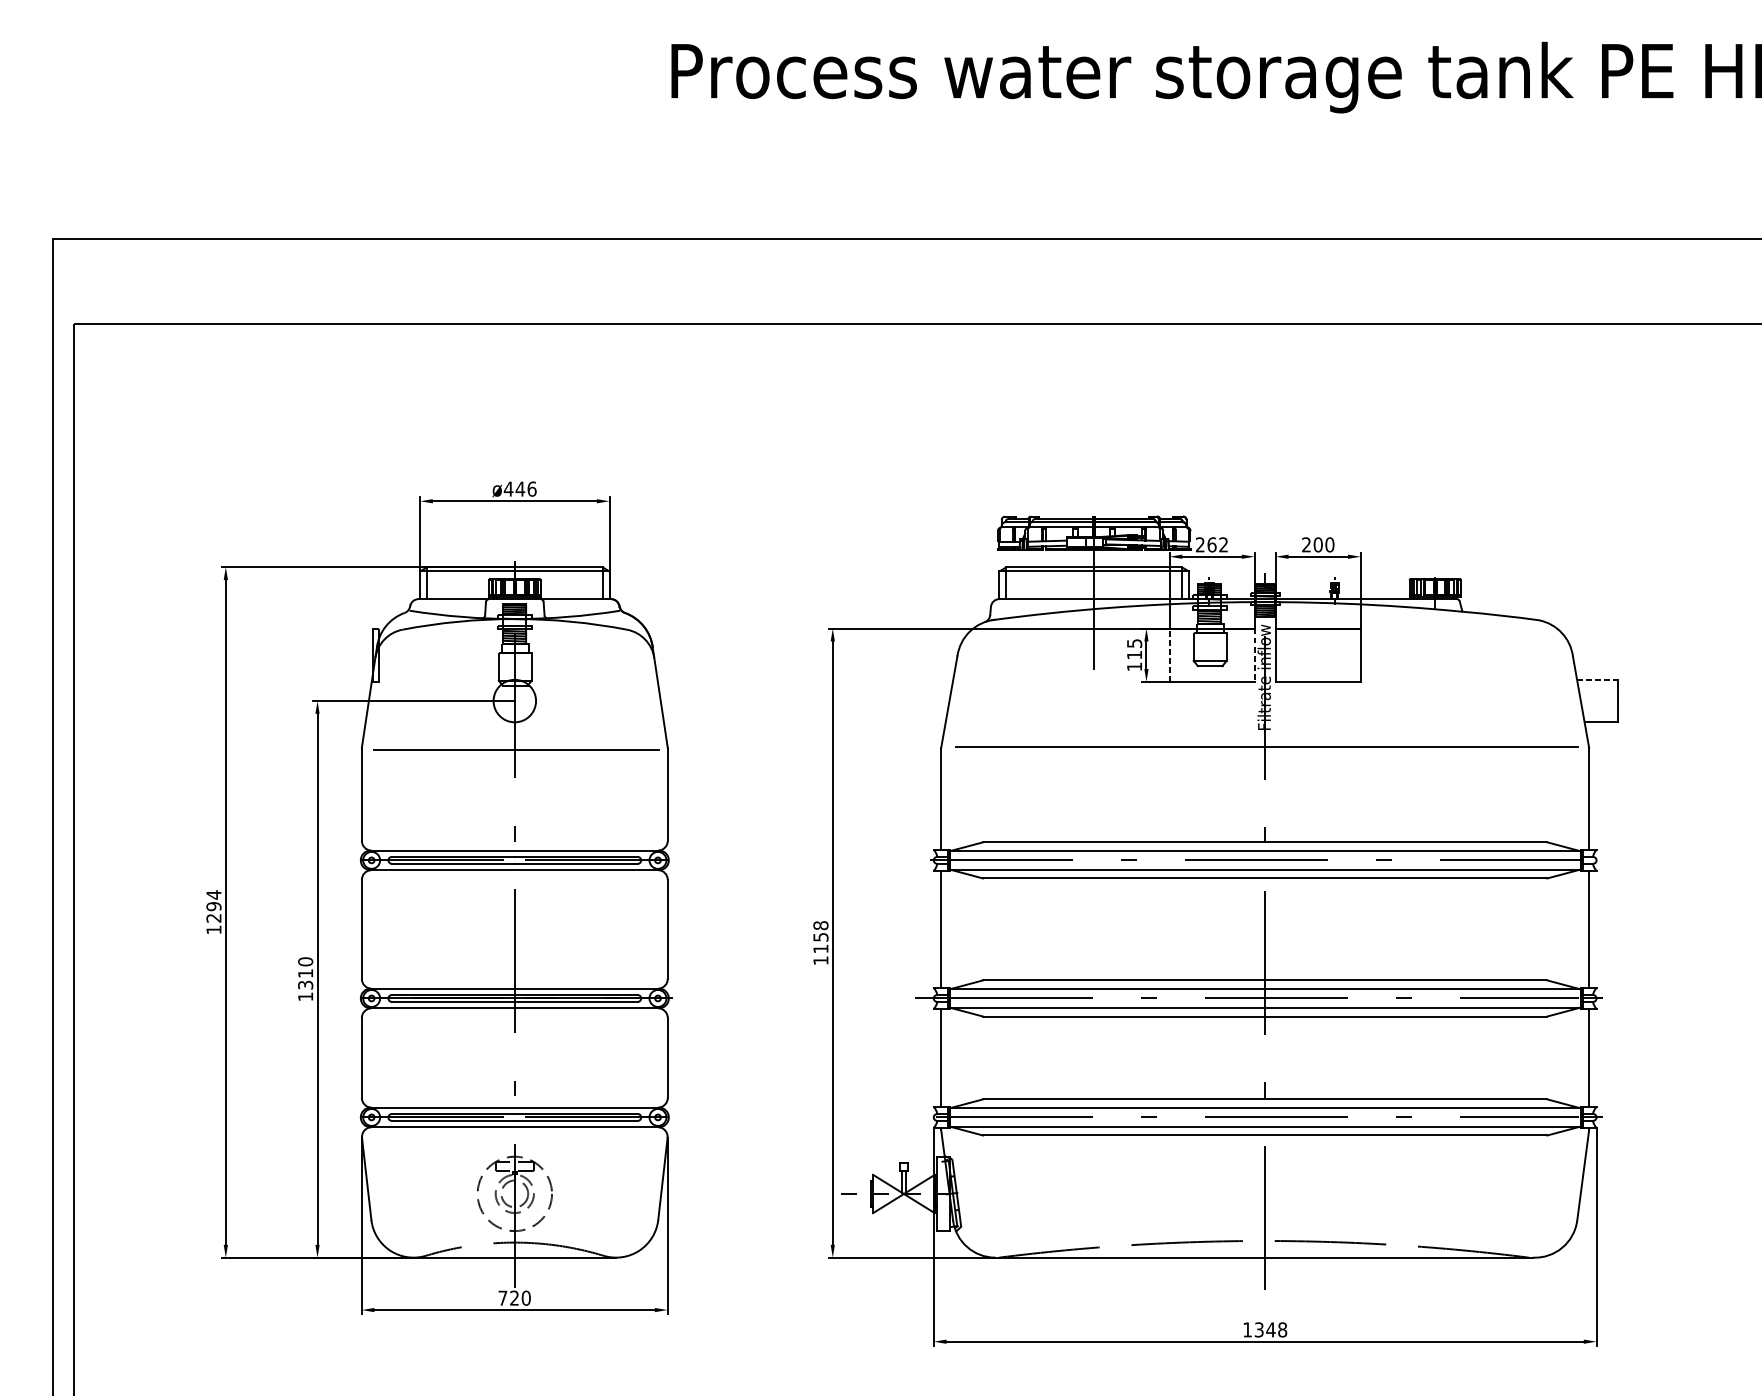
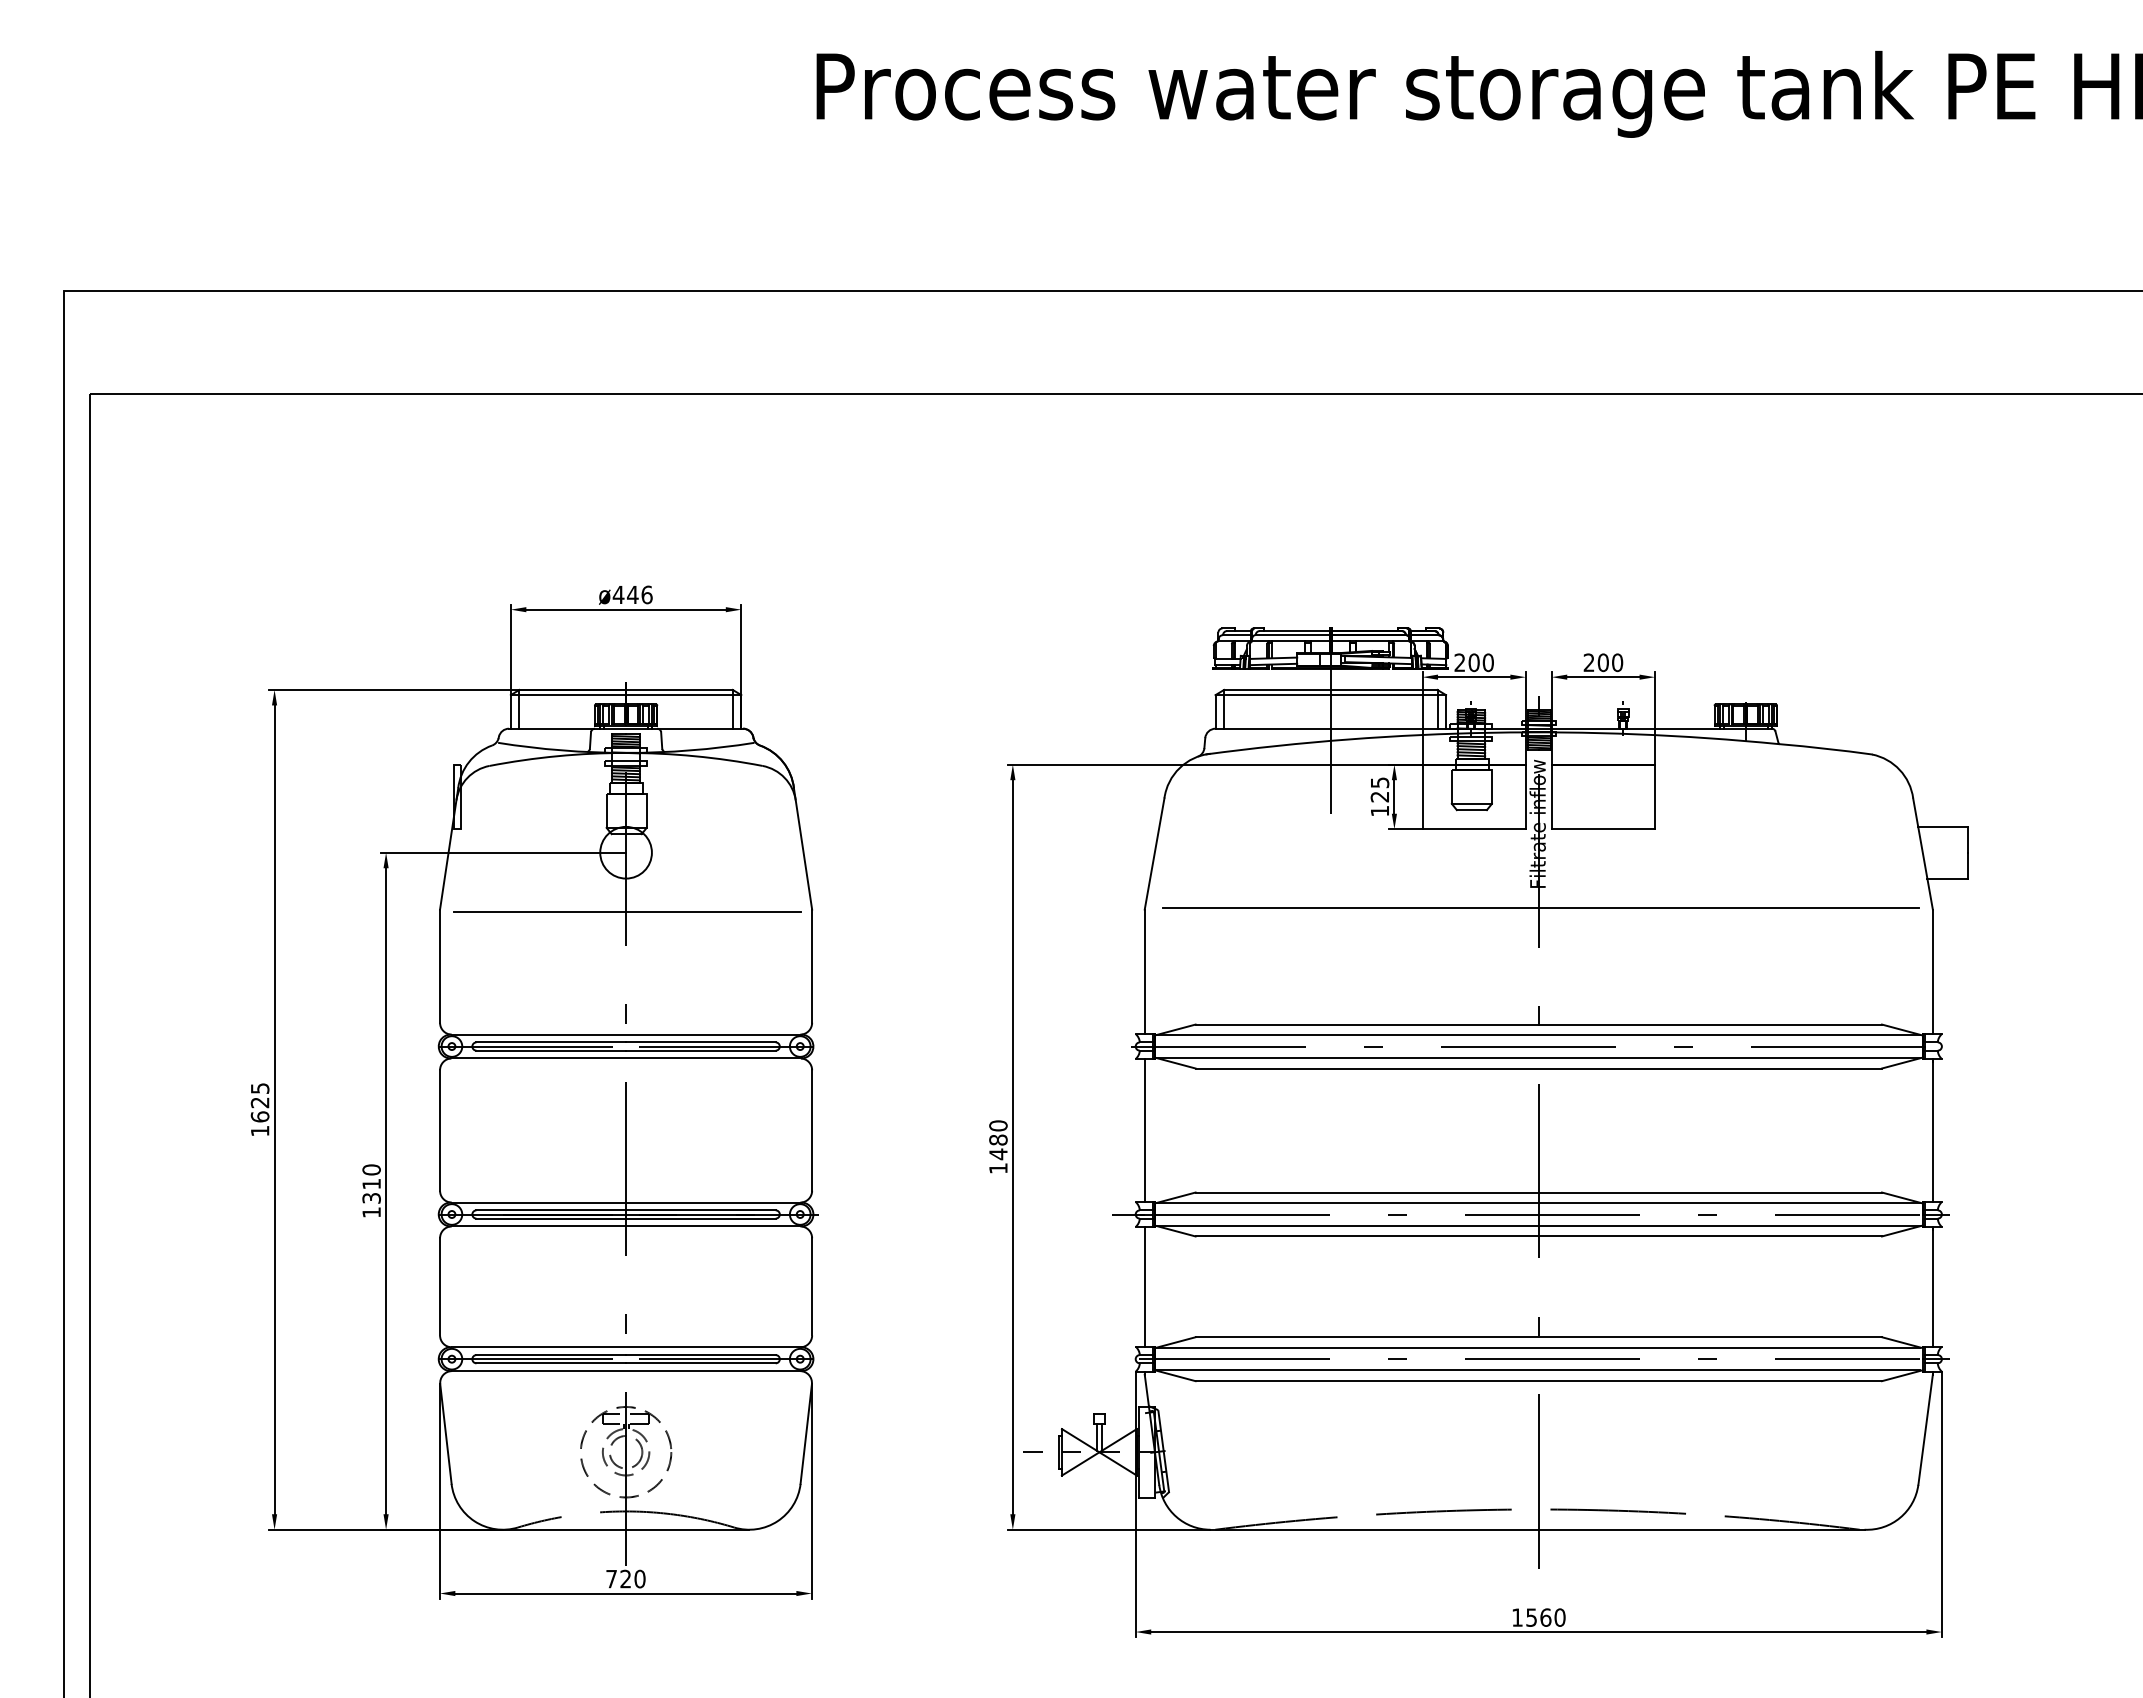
text: (1217, 544) -> (1480, 662), 262 -> 200
line: (1169, 654) -> (1422, 796), dashed -> solid
text: (1134, 655) -> (1379, 797), 115 -> 125
line: (1254, 655) -> (1525, 797), dashed -> solid
line: (1597, 679) -> (1943, 826), dashed -> solid
text: (213, 906) -> (259, 1102), 1294 -> 1625
text: (820, 937) -> (998, 1140), 1158 -> 1480
text: (1270, 1329) -> (1545, 1617), 1348 -> 1560

